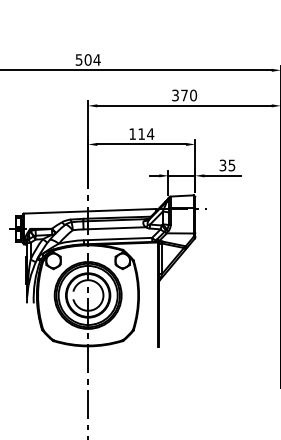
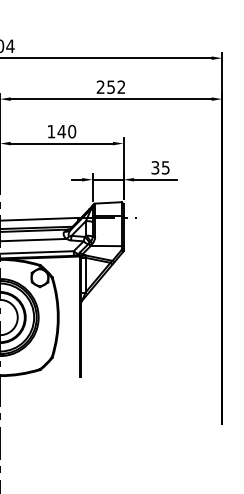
text: (184, 95) -> (111, 87), 370 -> 252
text: (146, 133) -> (67, 130), 114 -> 140

